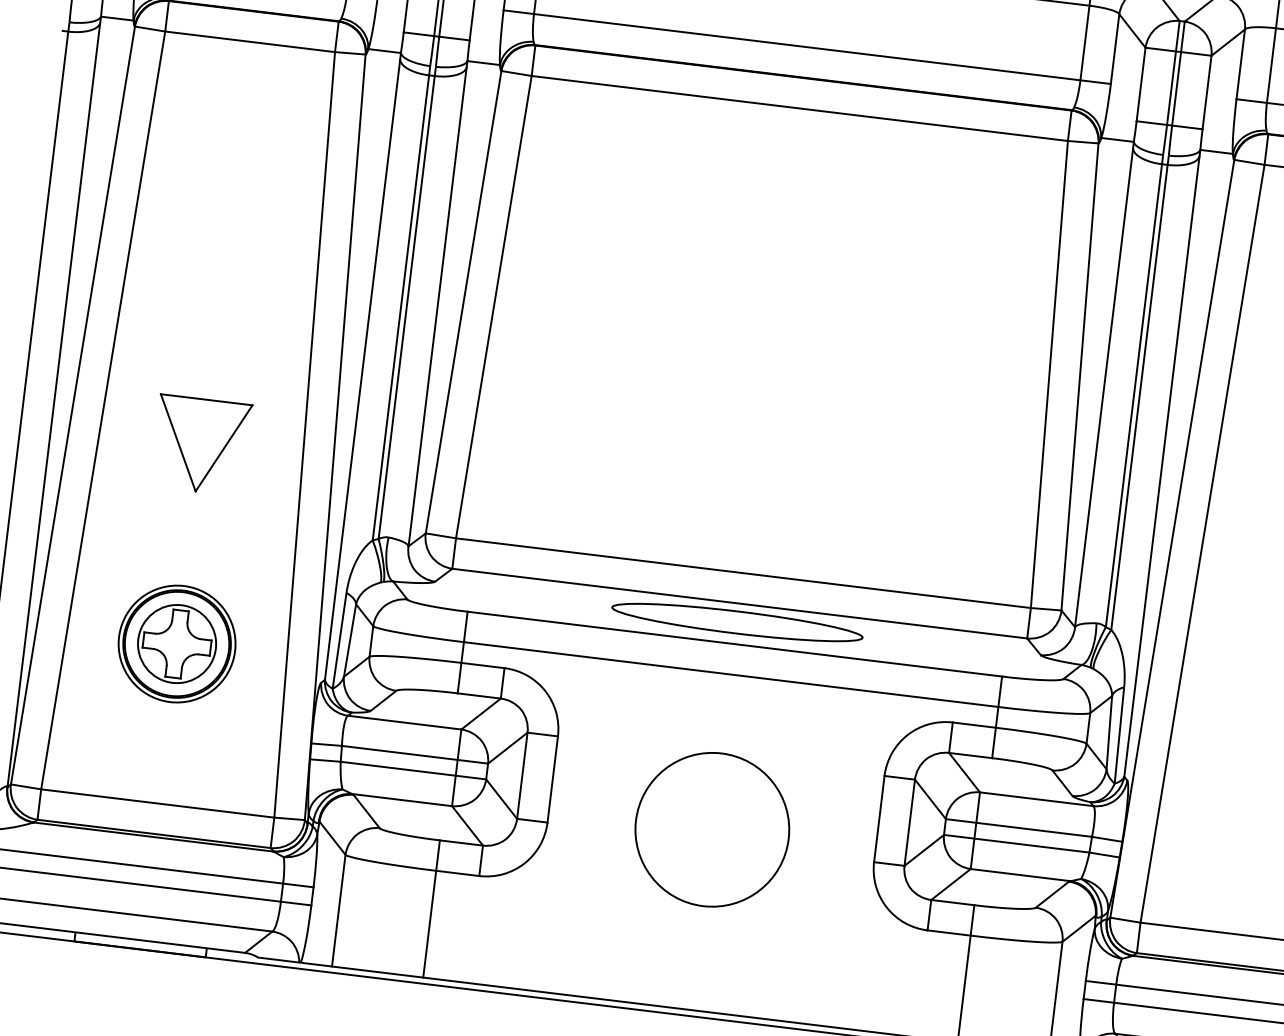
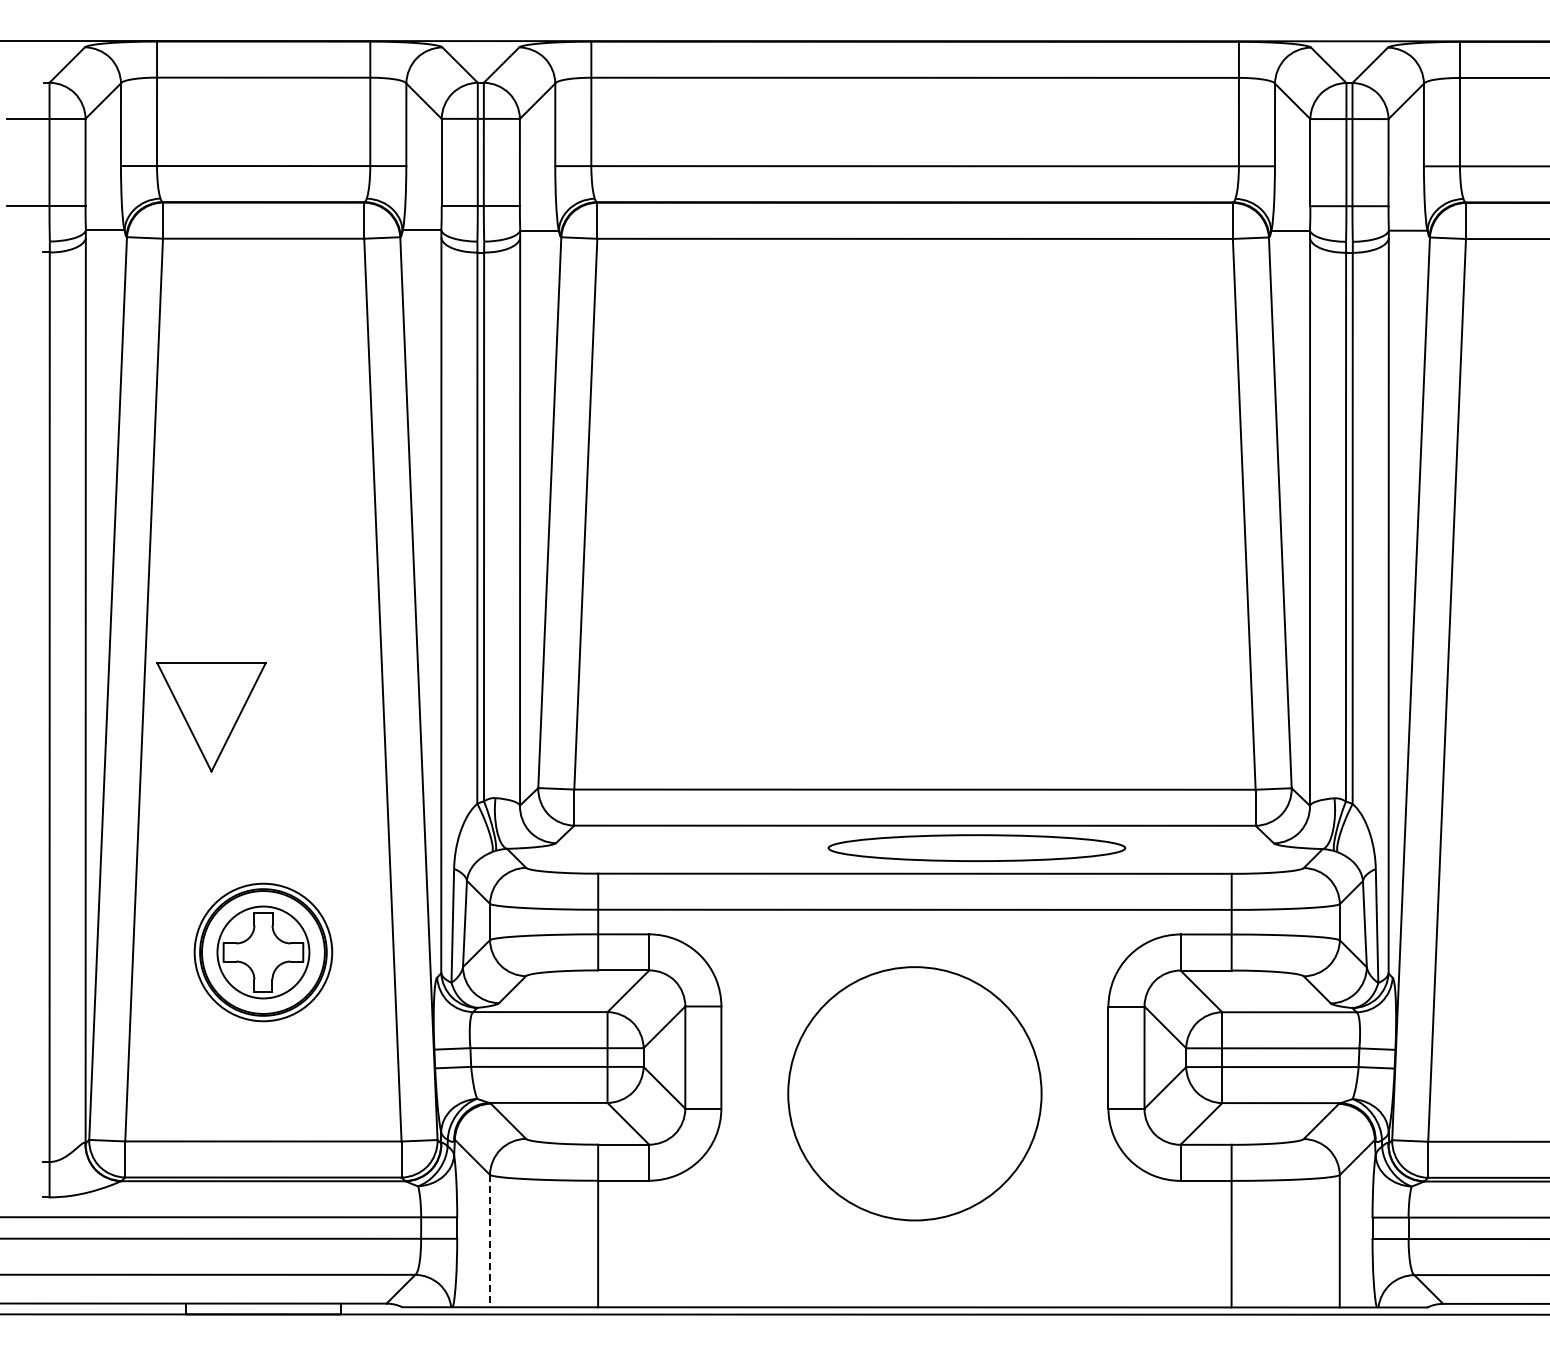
part: (201, 444) -> (211, 716), moved
part: (737, 621) -> (976, 847), moved
circle: (712, 829) -> (914, 1093), size x1.4
line: (338, 910) -> (489, 1241), solid -> dashed

